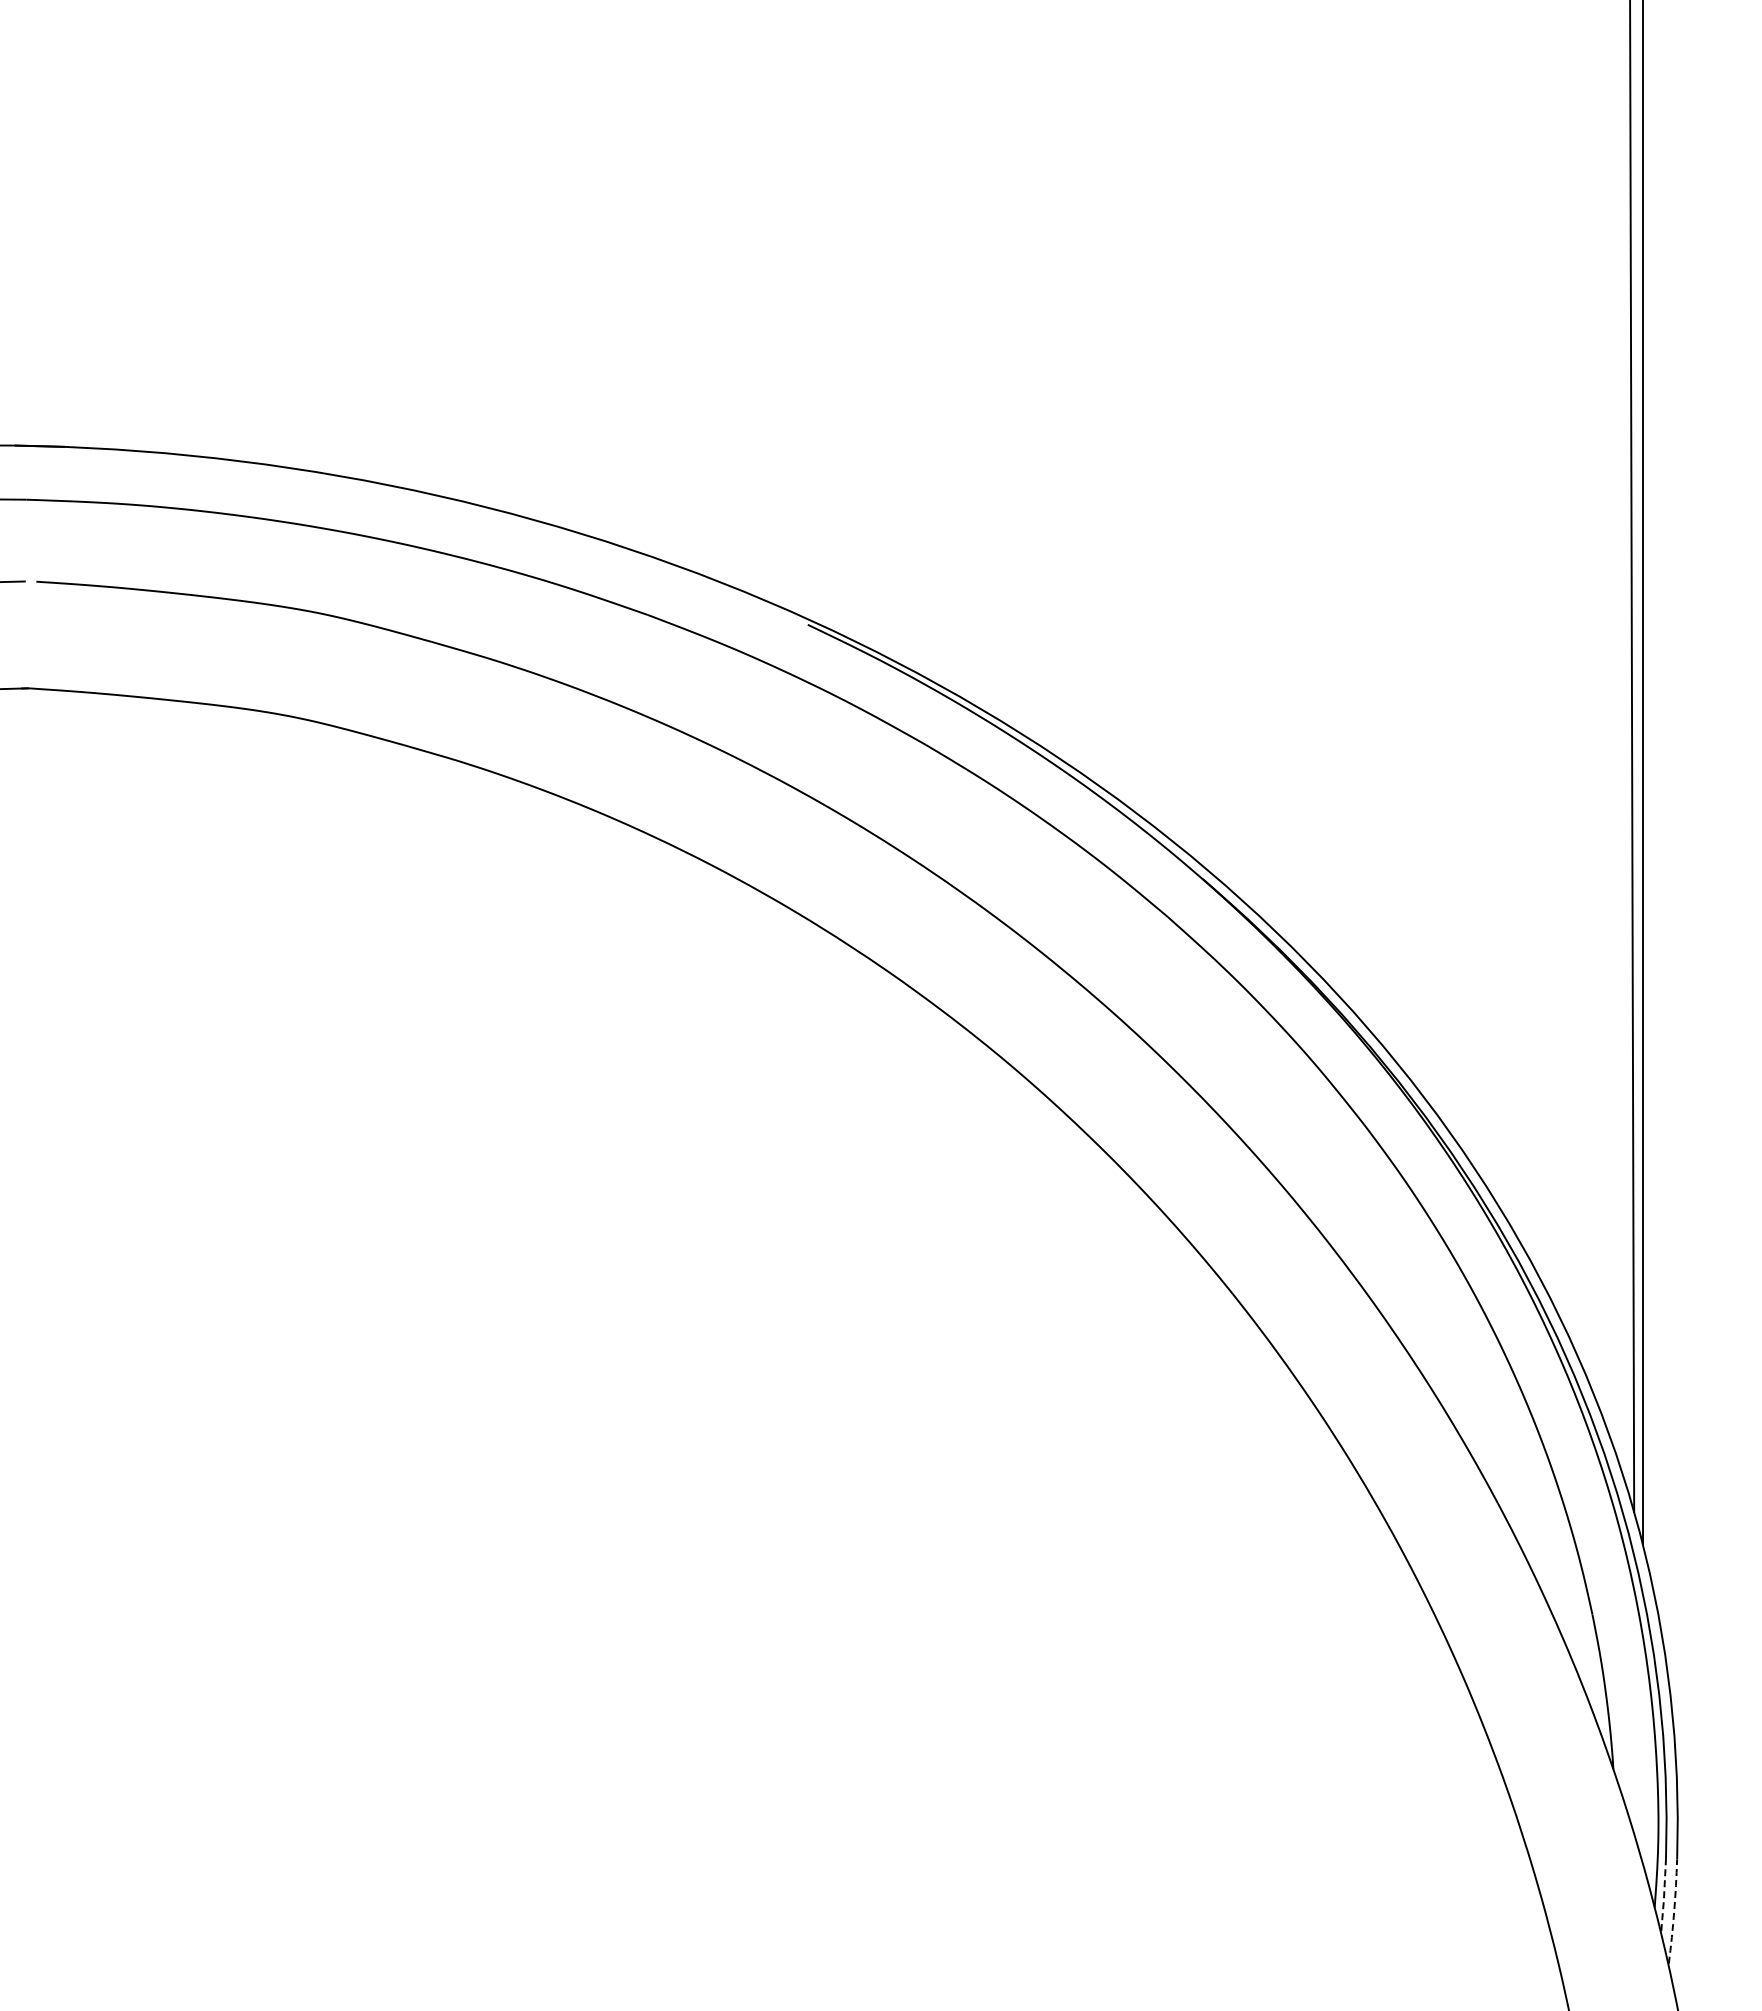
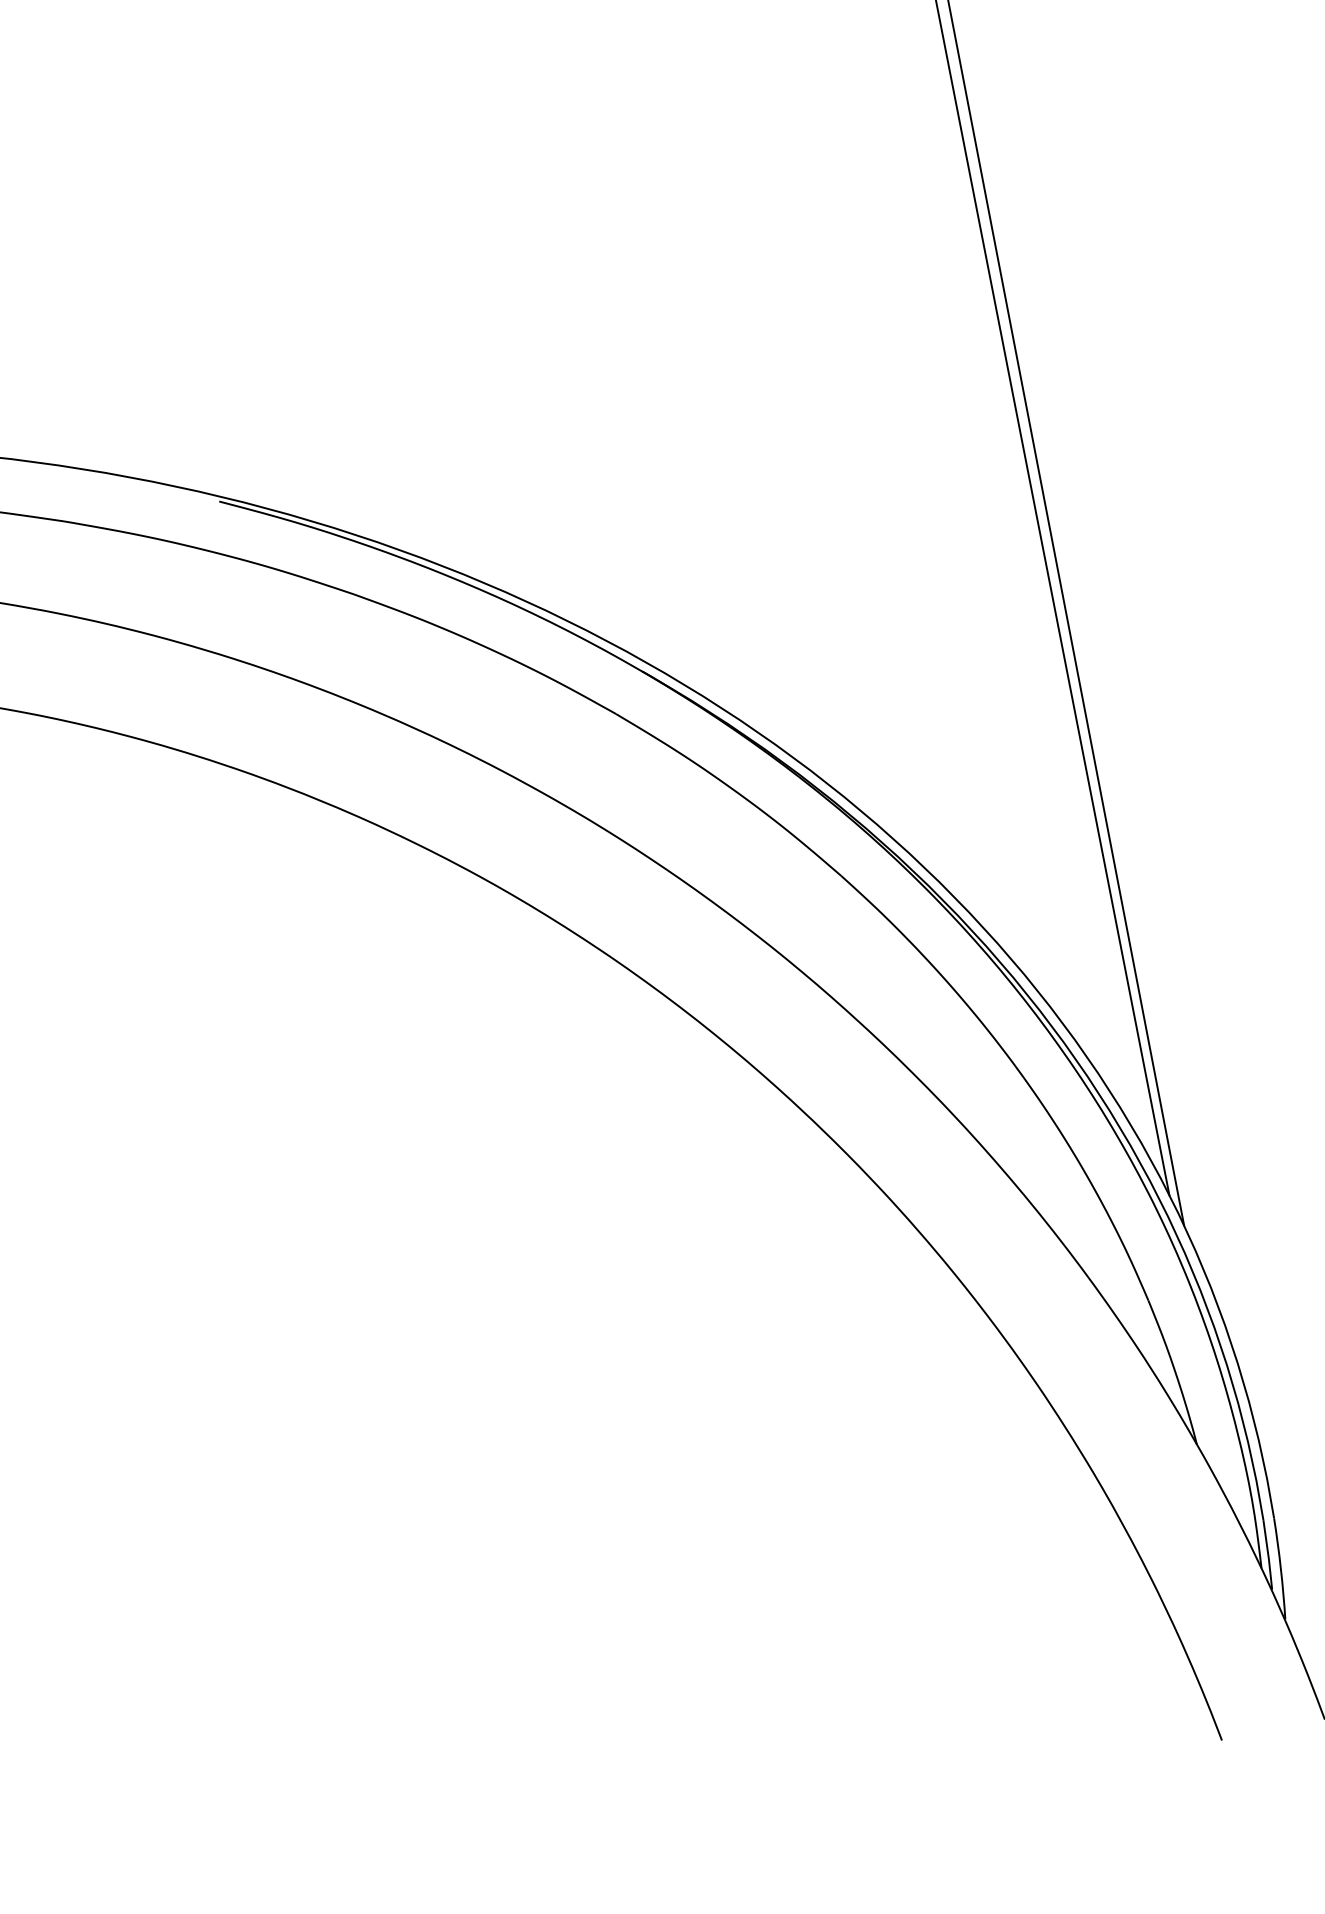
line: (1664, 1896) -> (1268, 1556), dashed -> solid
arc: (1674, 1911) -> (1281, 1568), dashed -> solid

